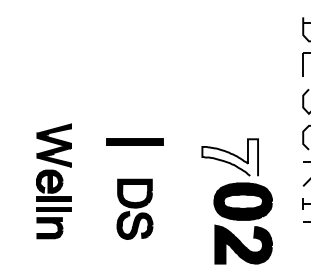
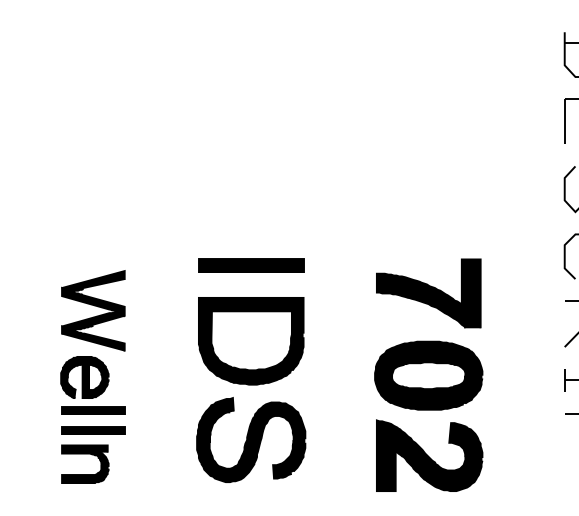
fill: (230, 157) -> (429, 293), added
part: (53, 181) -> (91, 377), moved
part: (134, 209) -> (250, 390), size x1.67
part: (242, 223) -> (427, 416), moved

